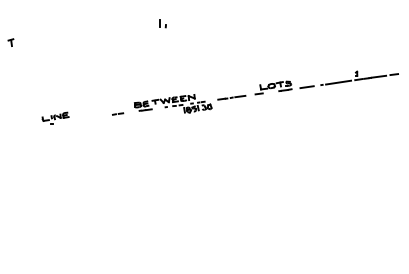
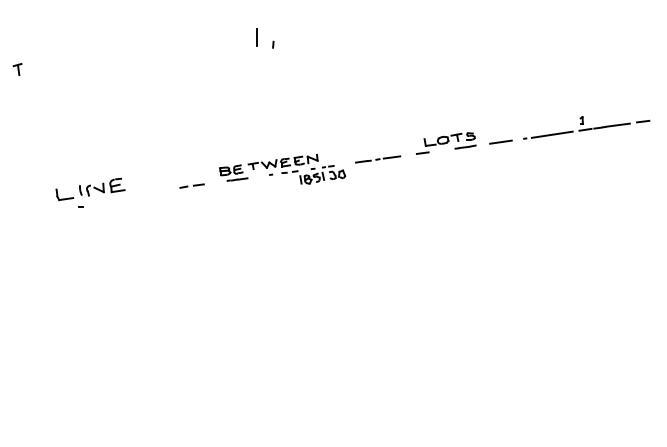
part: (162, 23) -> (264, 38), size x1.6
part: (118, 113) -> (193, 185), size x1.4
part: (55, 117) -> (90, 191), size x1.6

